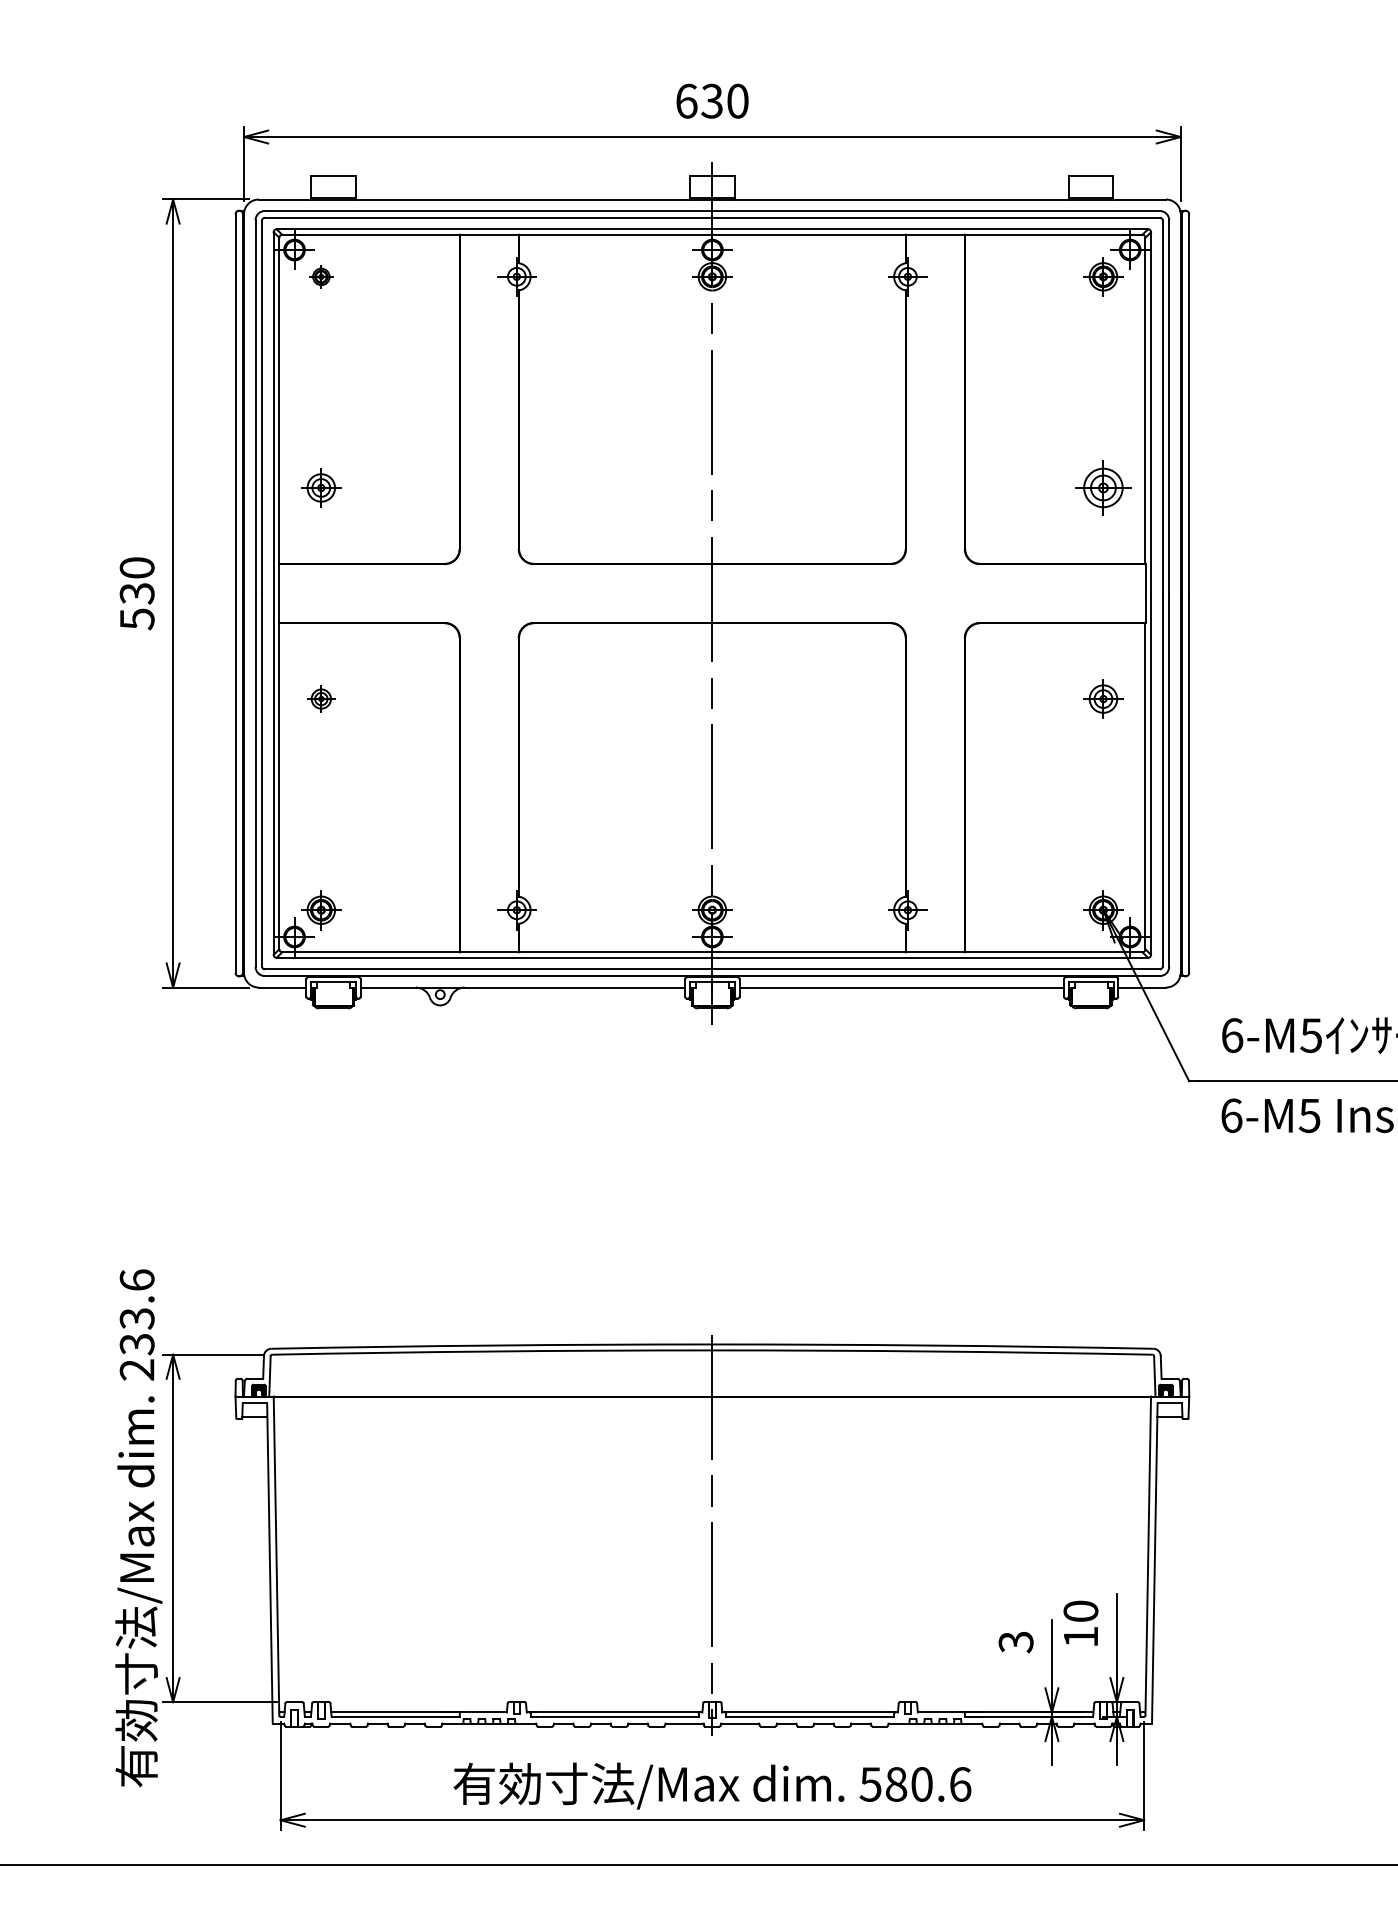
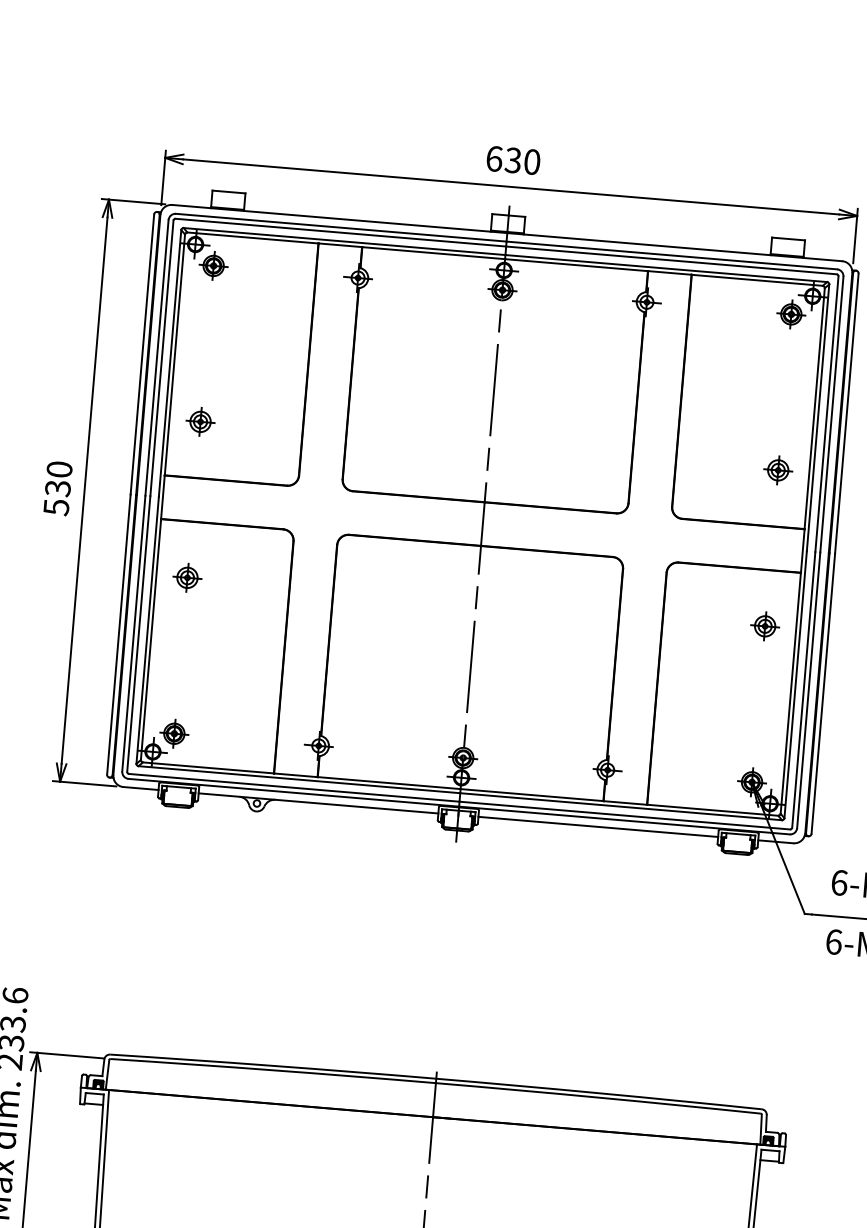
part: (321, 276) -> (213, 265), size x1.67
part: (1103, 487) -> (778, 470), size x0.71
part: (321, 698) -> (187, 577), size x1.43

